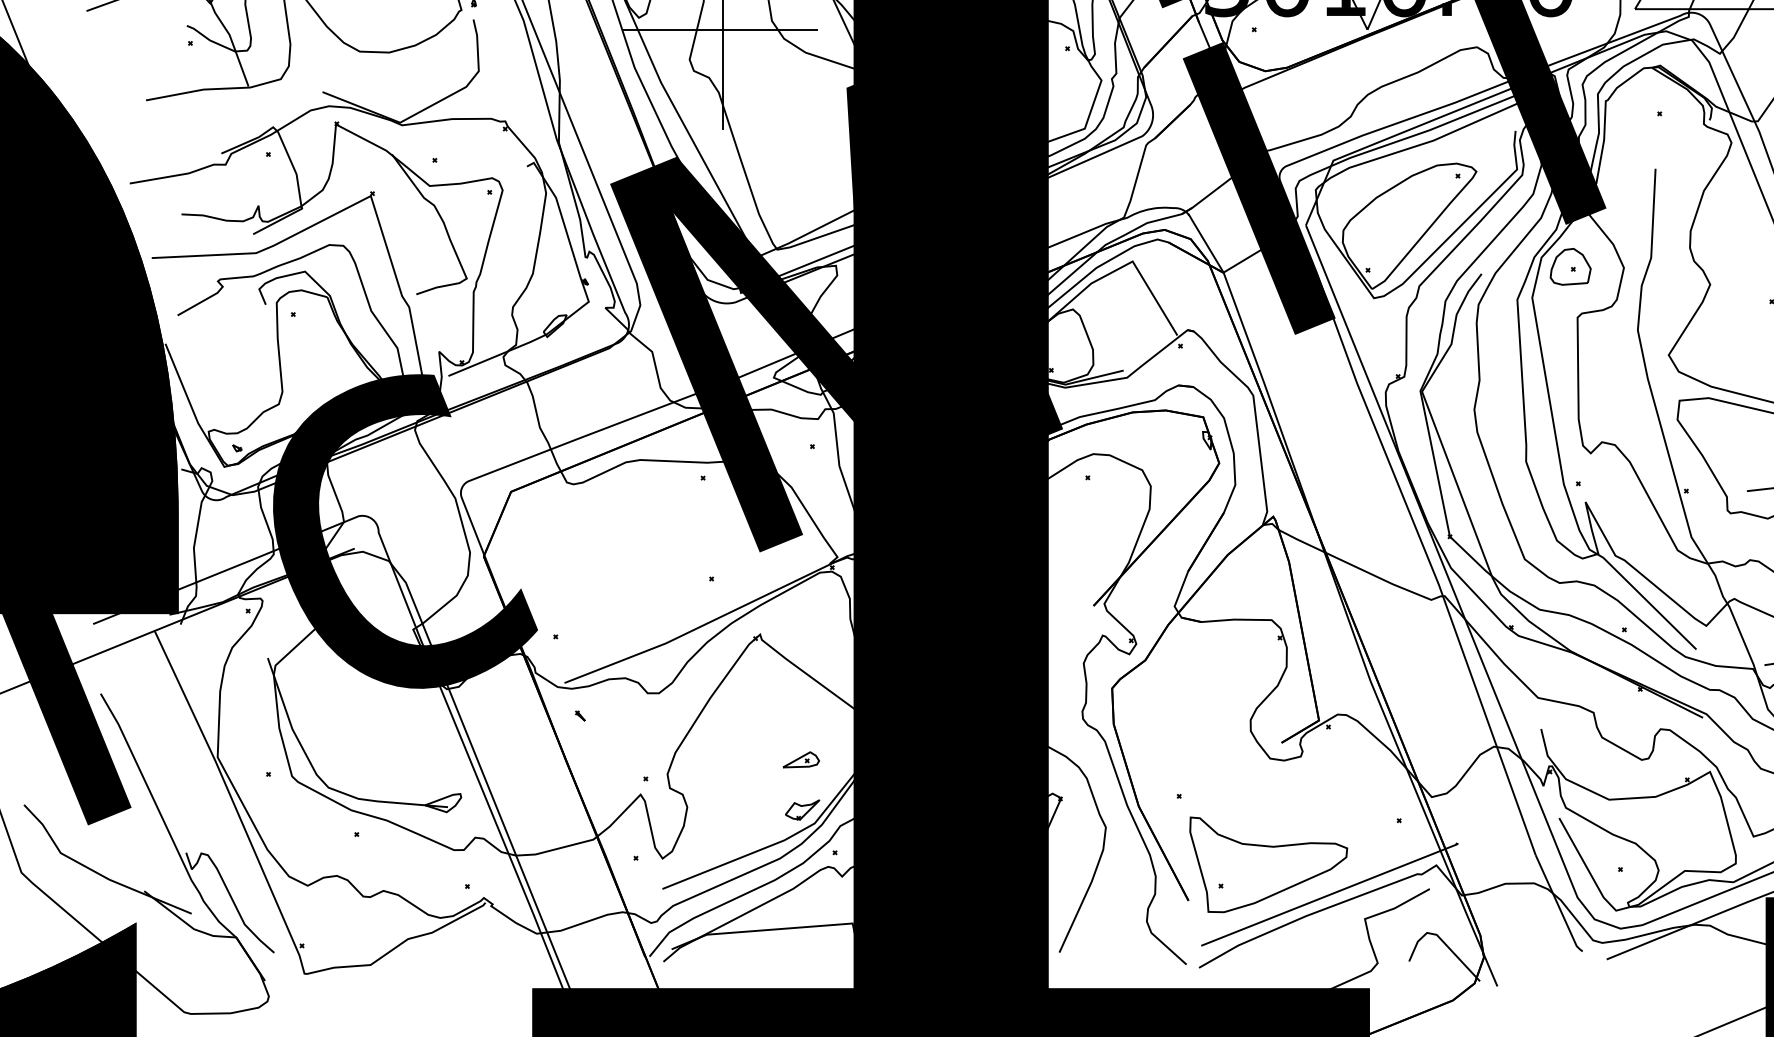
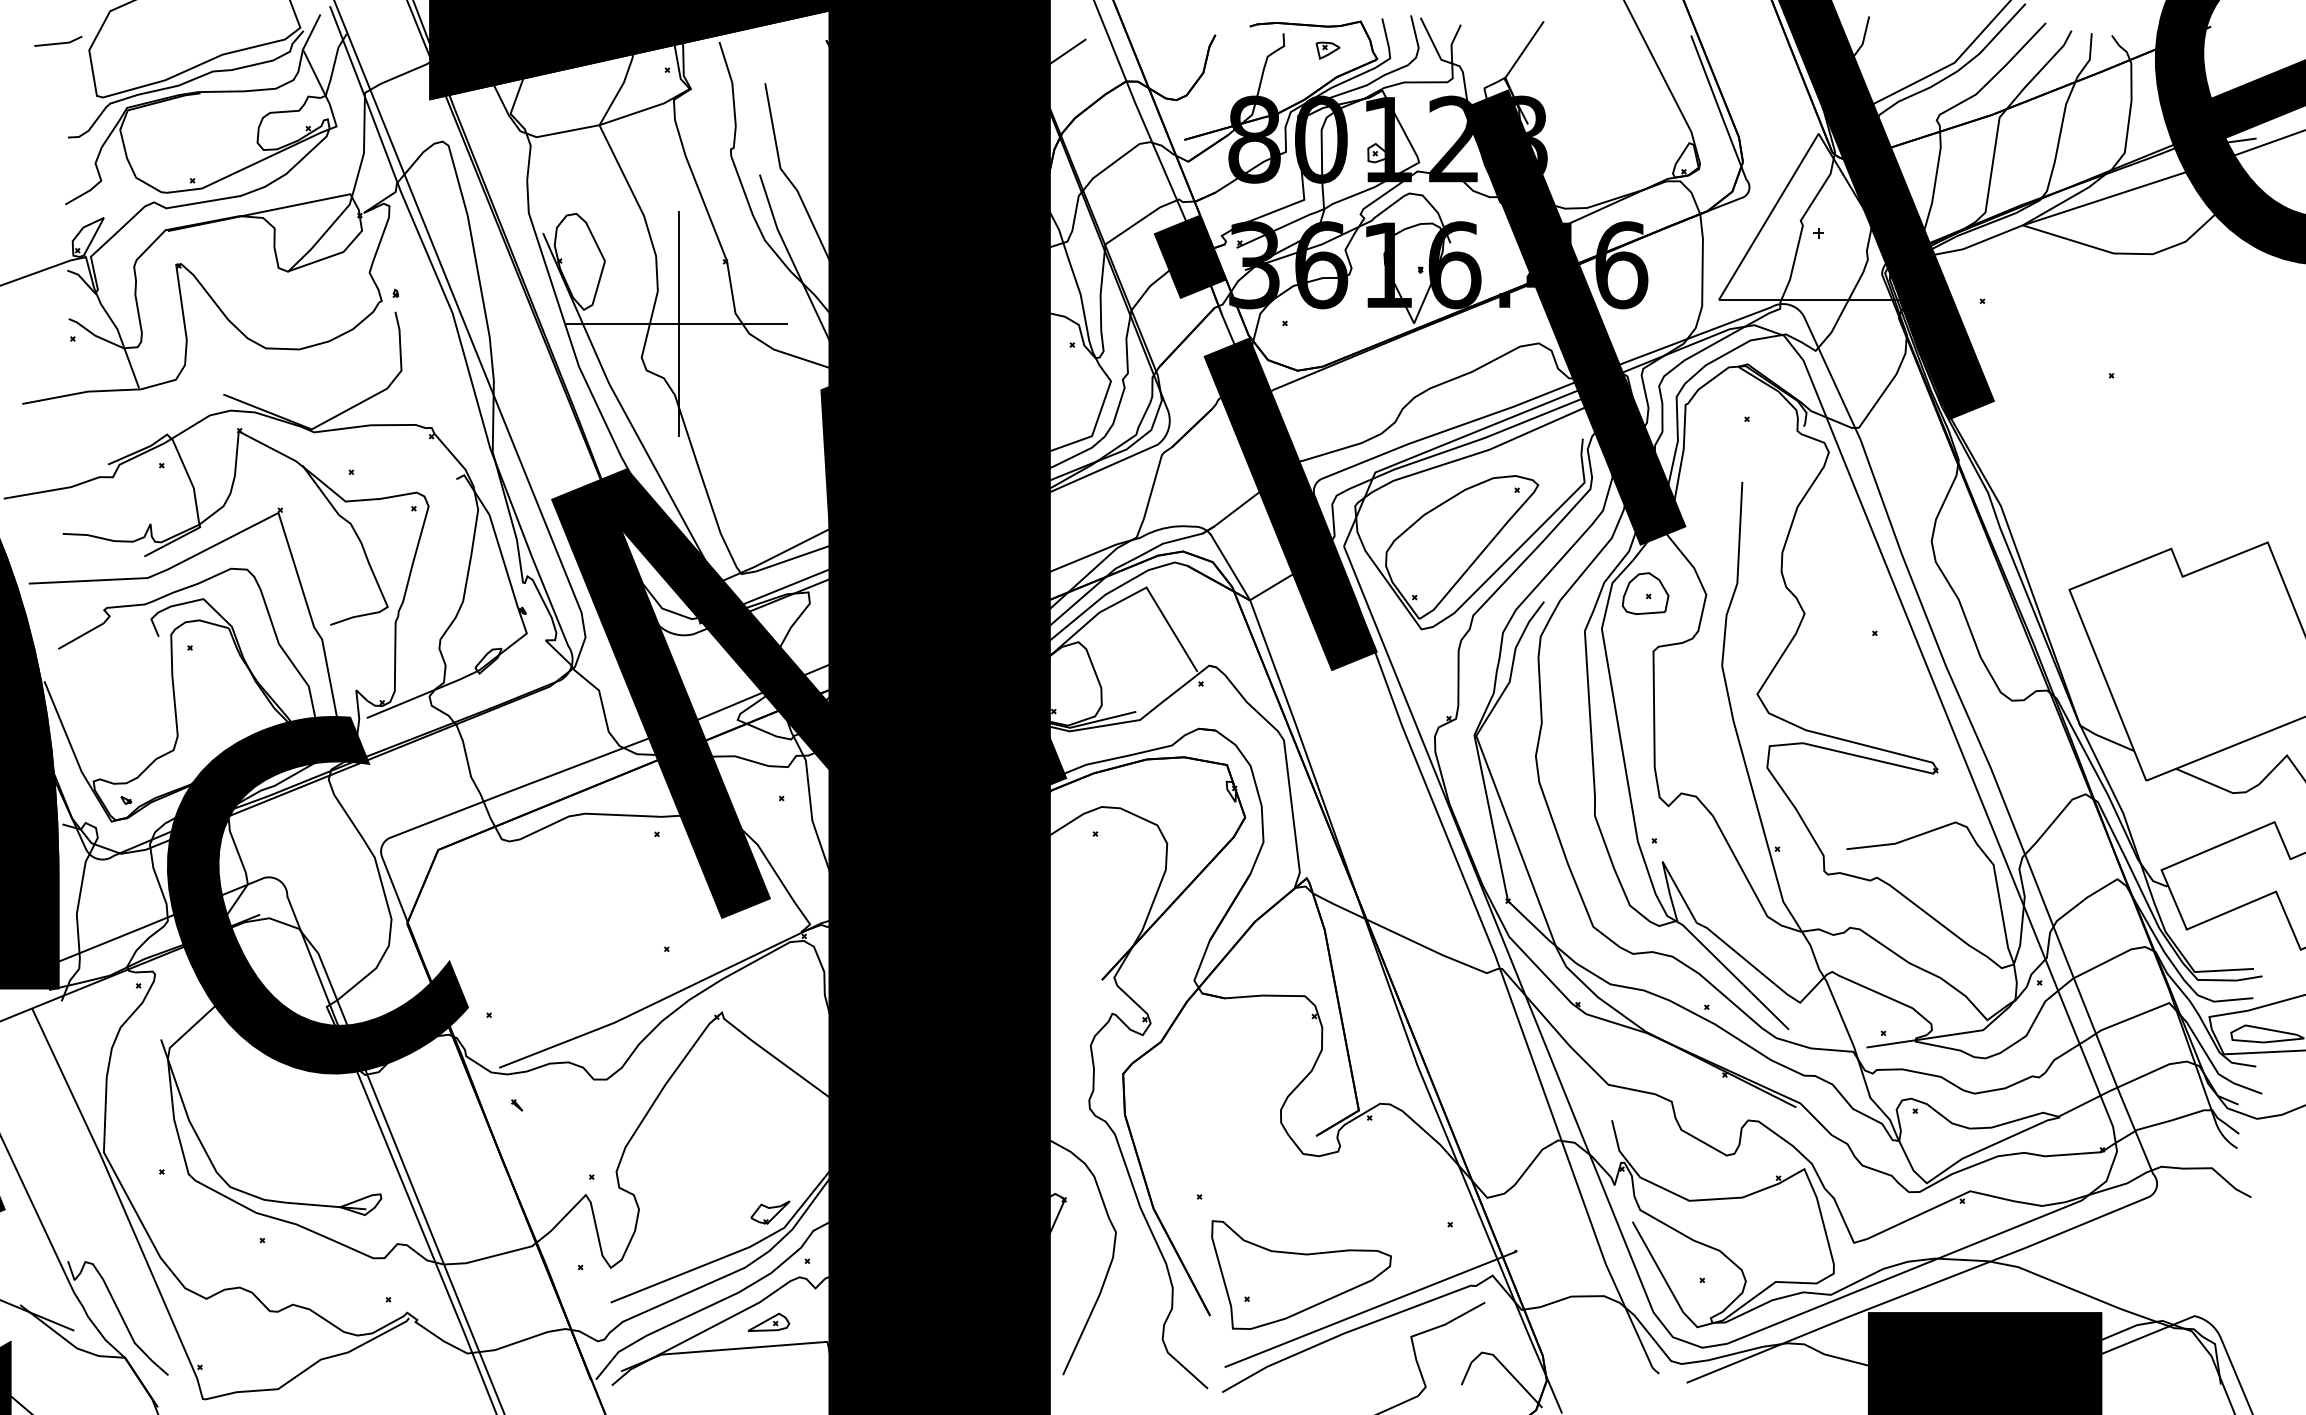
part: (800, 759) -> (768, 1321), moved

